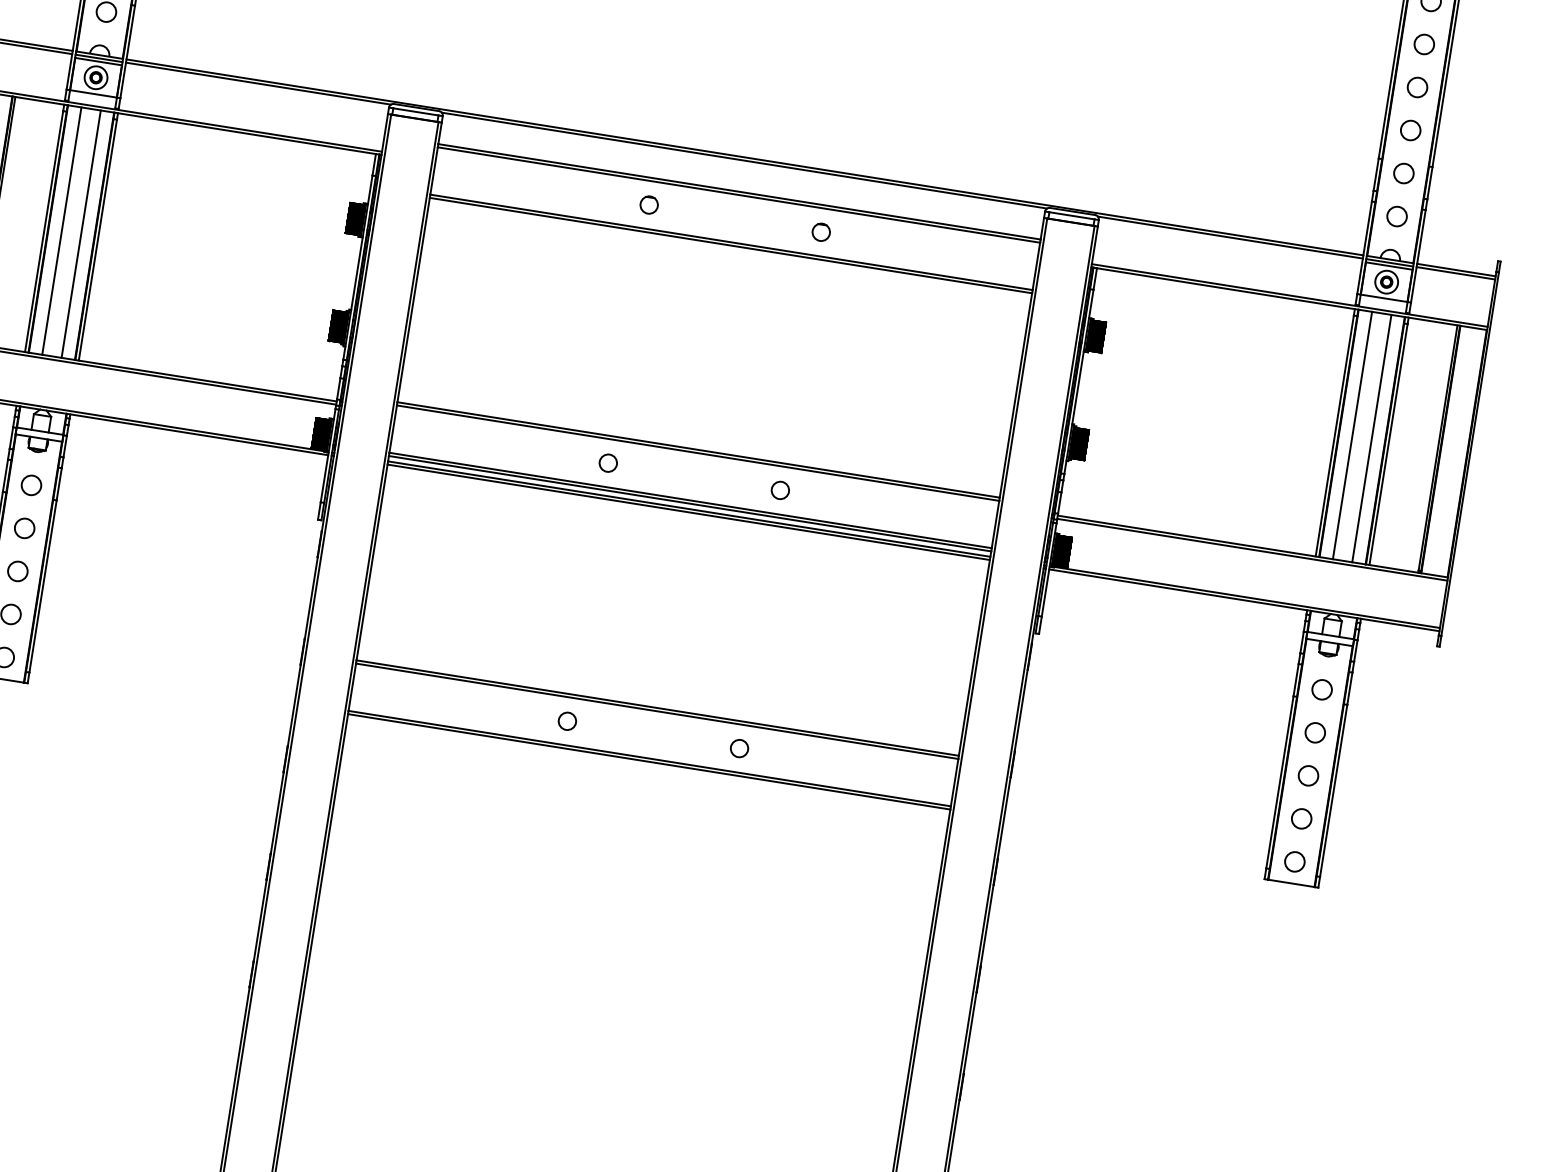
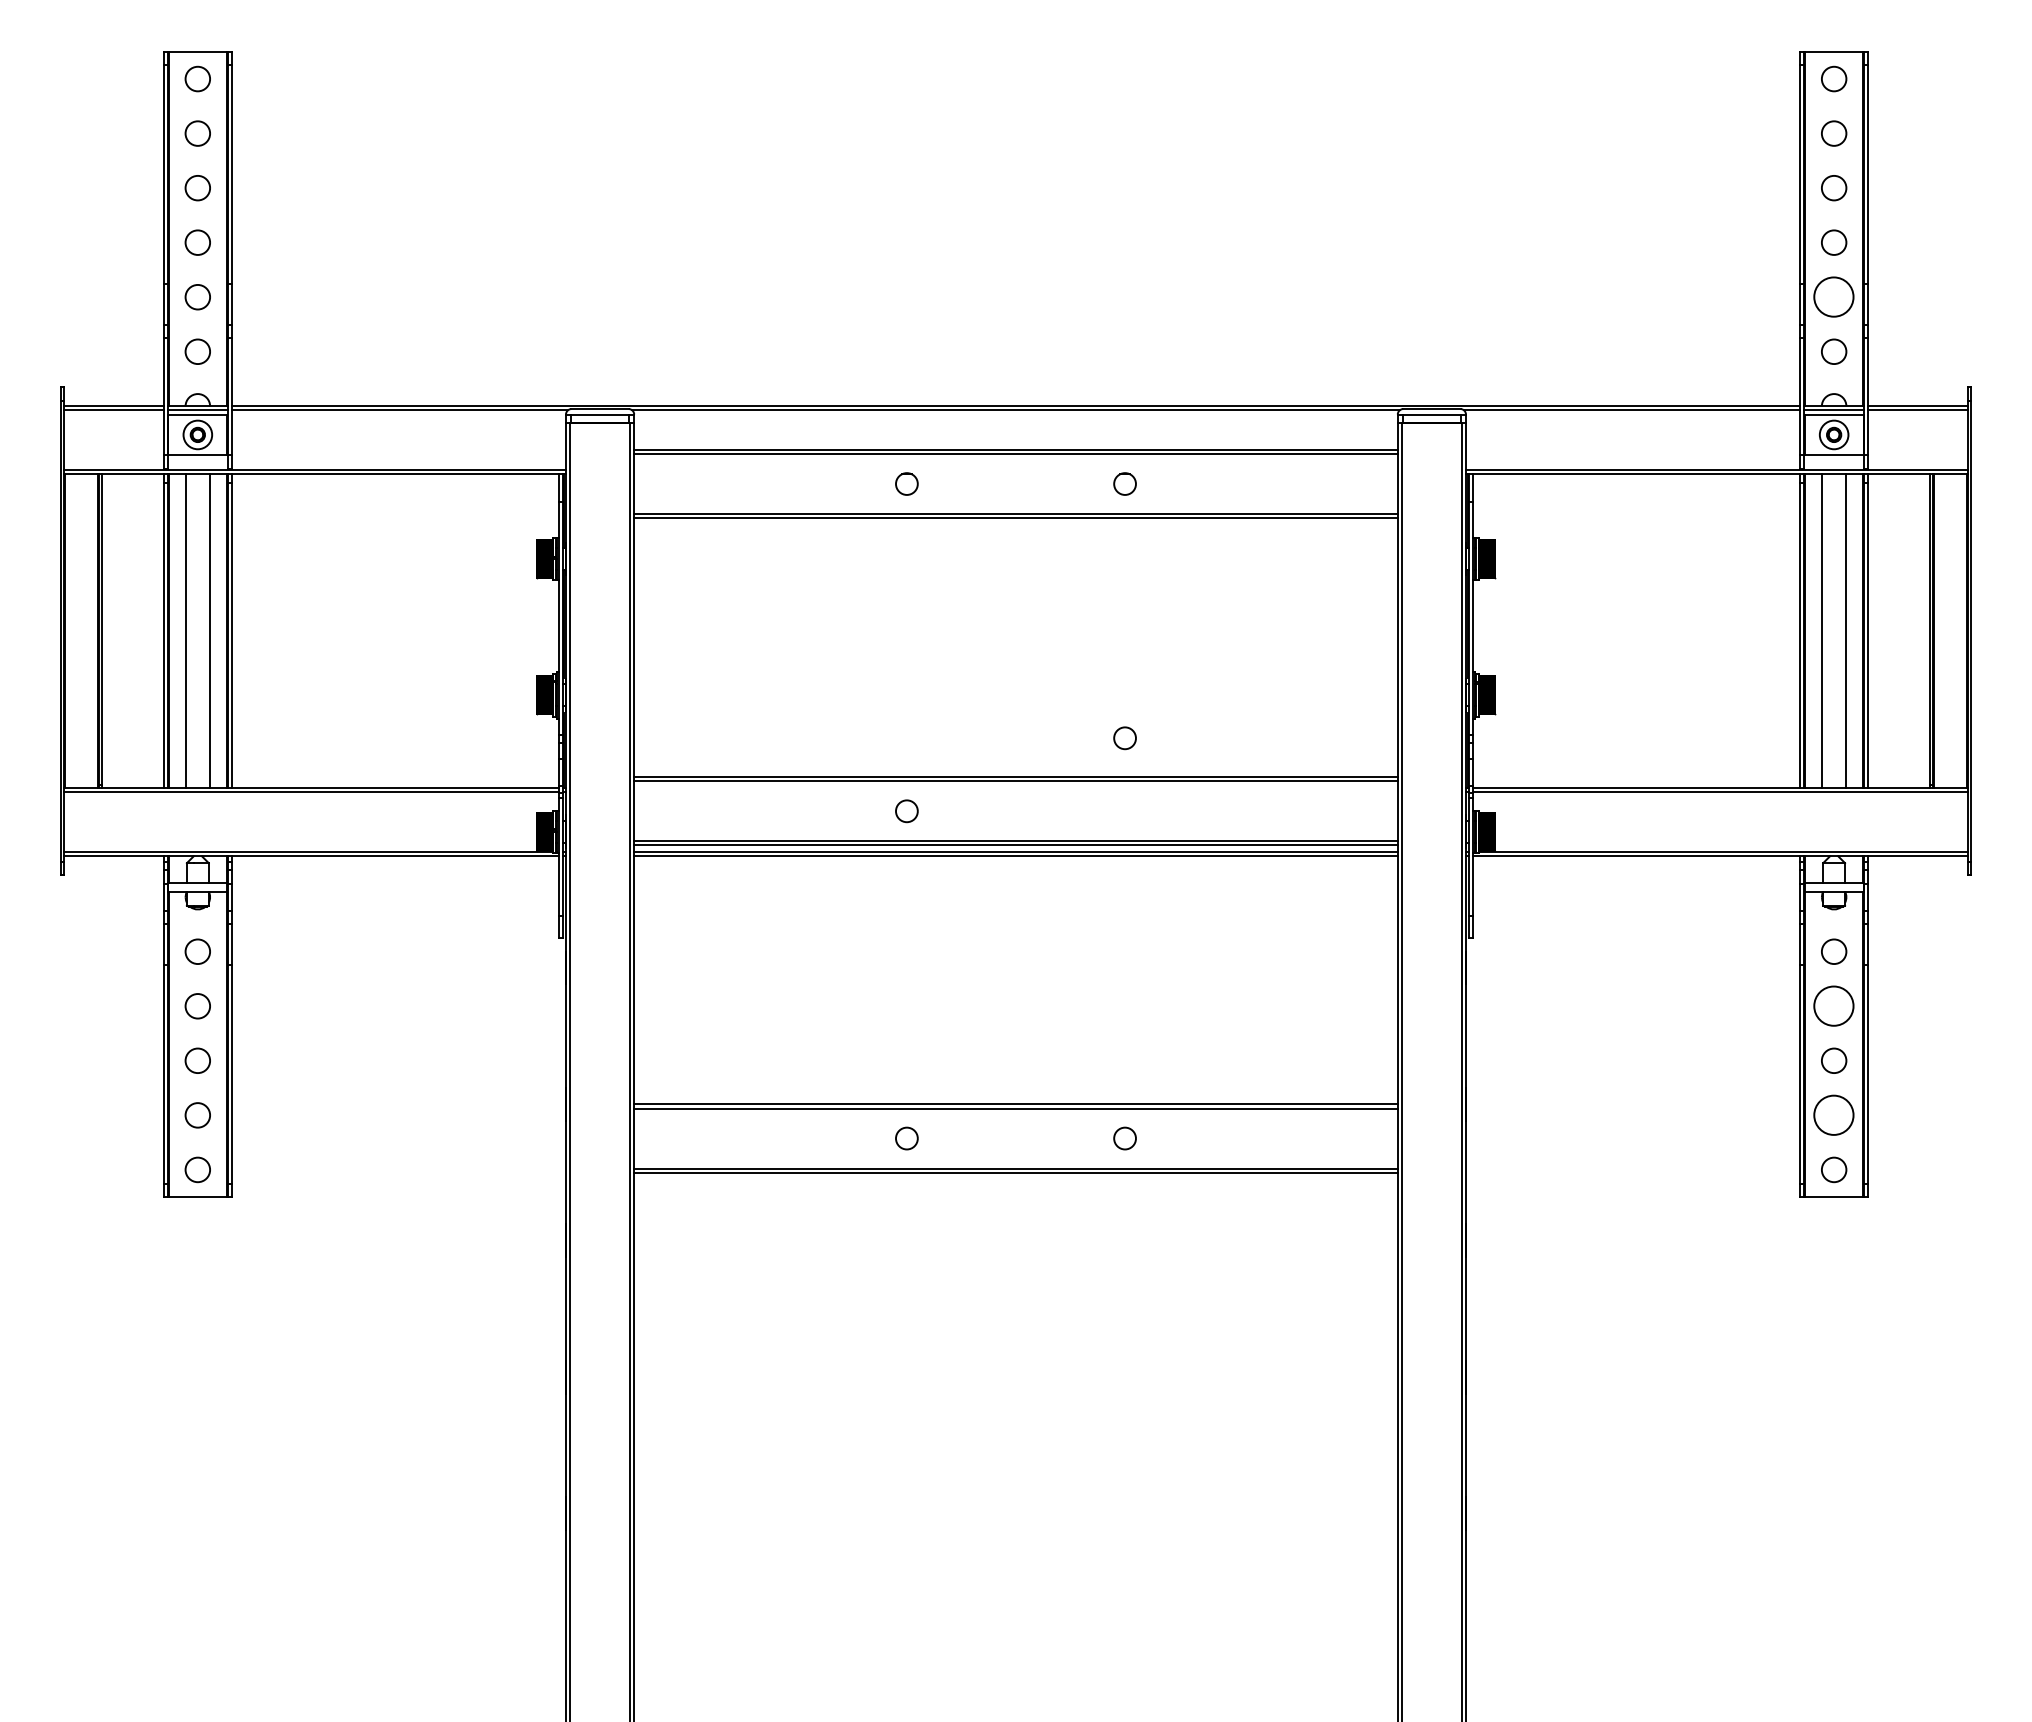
circle: (1404, 173) -> (1834, 297), size x1.6
circle: (779, 490) -> (1124, 738), moved
circle: (1315, 733) -> (1834, 1006), size x1.6
circle: (1301, 819) -> (1834, 1115), size x1.6

